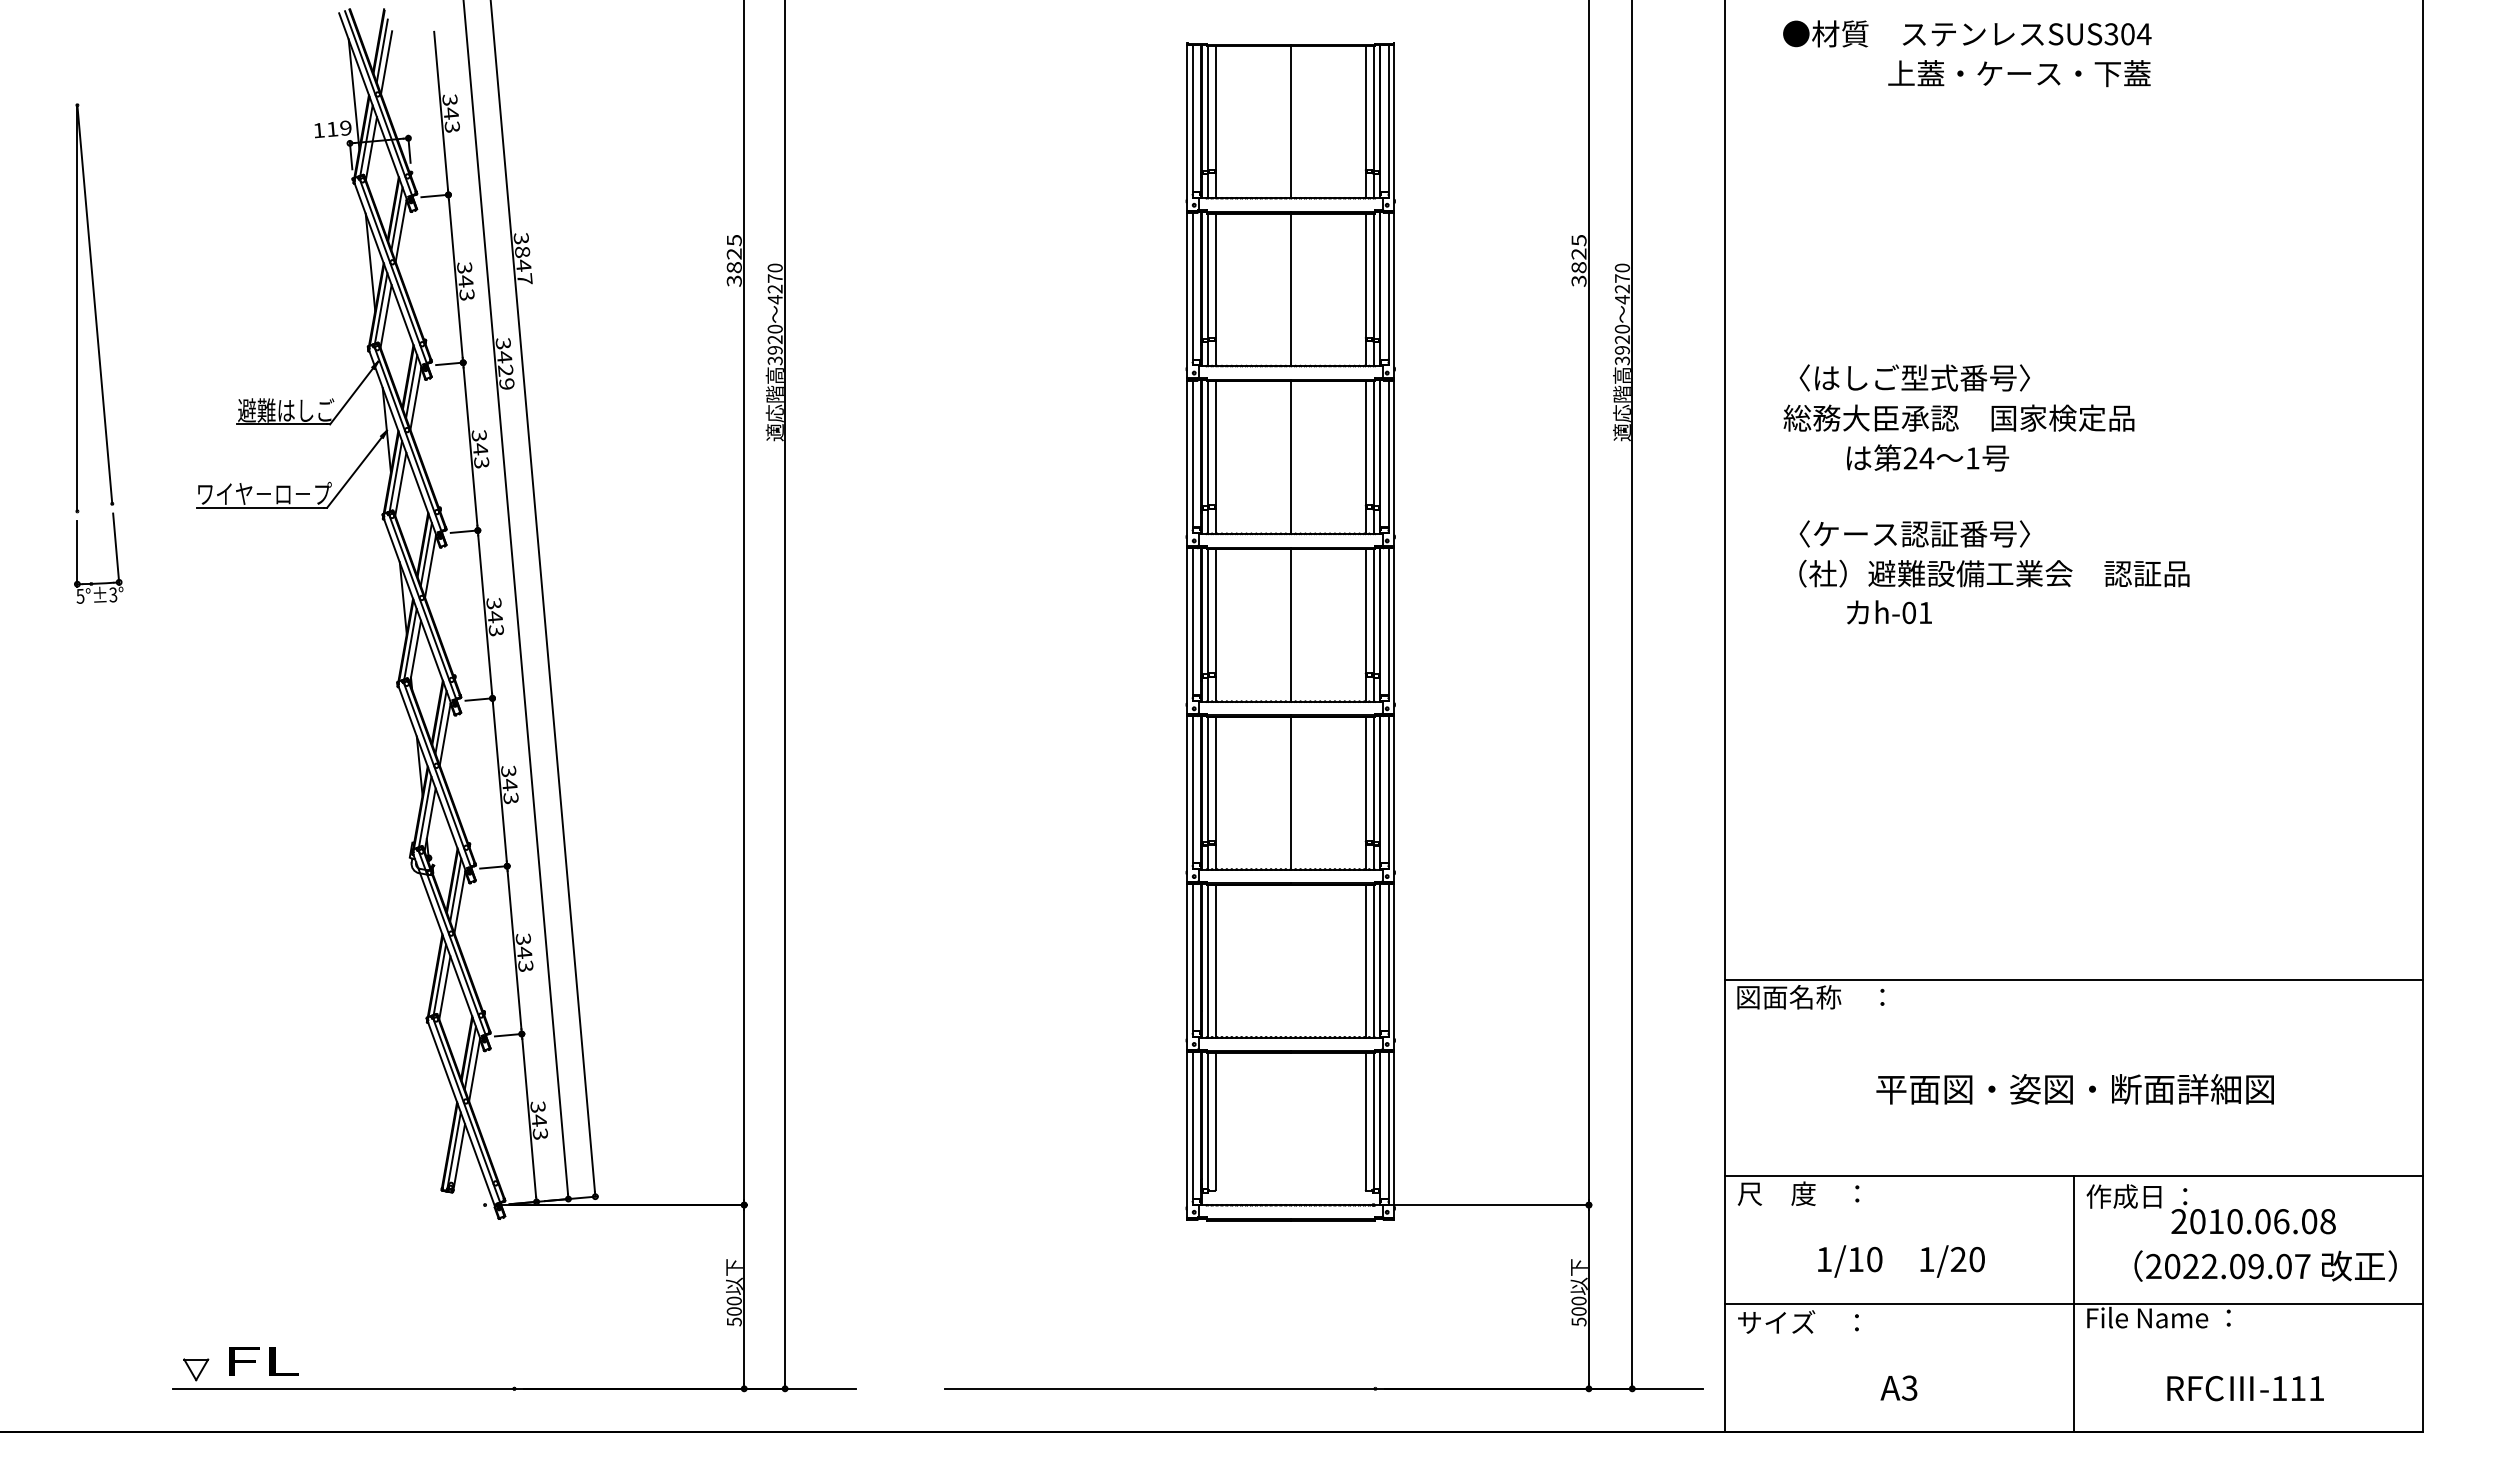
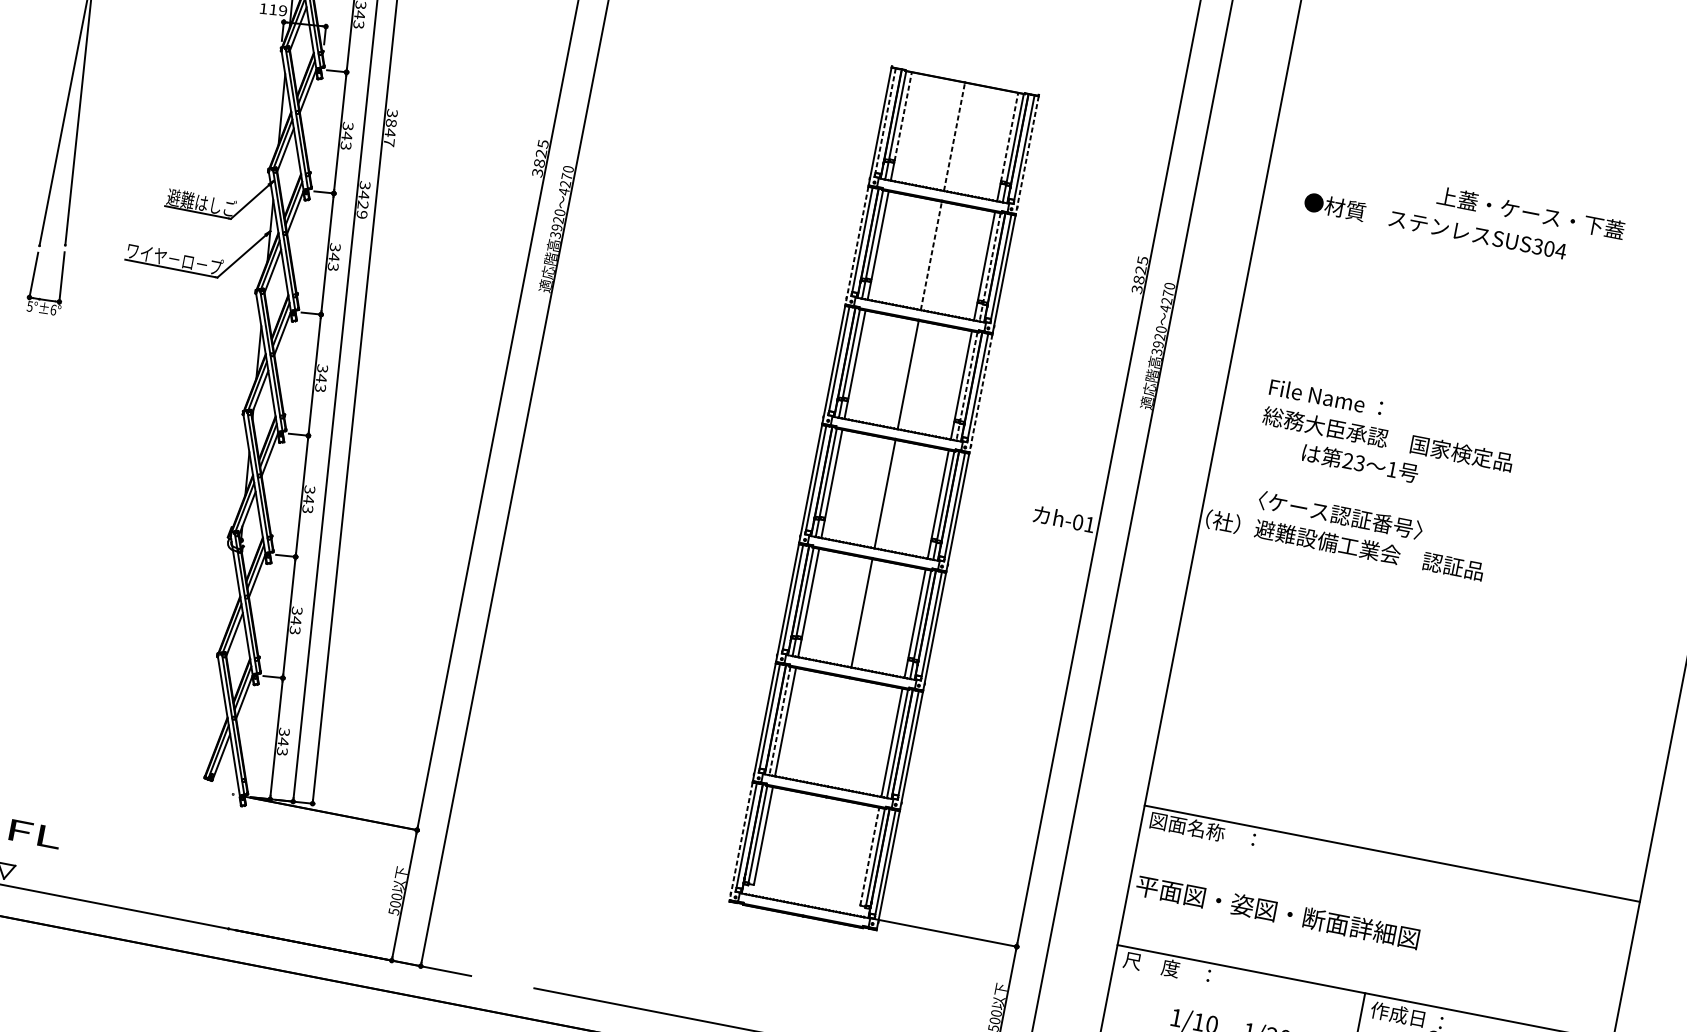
text: (1967, 33) -> (1435, 226), moved
text: (2019, 73) -> (1531, 213), moved
line: (1215, 107) -> (903, 116), solid -> dashed
line: (1365, 107) -> (1009, 136), solid -> dashed
line: (1192, 118) -> (885, 120), solid -> dashed
line: (1290, 121) -> (954, 136), solid -> dashed
line: (1394, 127) -> (1027, 155), solid -> dashed
line: (1290, 289) -> (931, 255), solid -> dashed
line: (1373, 290) -> (990, 267), solid -> dashed
line: (1187, 295) -> (857, 245), solid -> dashed
text: (1907, 377) -> (1357, 403), 〈はしご型式番号〉 -> File Name ：
line: (1373, 458) -> (966, 387), solid -> dashed
text: (1926, 458) -> (1359, 463), 24 -> 23
line: (1394, 463) -> (981, 393), solid -> dashed
text: (1994, 573) -> (1344, 545), moved
text: (113, 594) -> (53, 309), 5°±3° -> 5°±6°
text: (1889, 612) -> (1064, 519), moved
line: (1207, 961) -> (779, 721), solid -> dashed
text: (2074, 1089) -> (1277, 912), moved
line: (1365, 1121) -> (869, 856), solid -> dashed
line: (1187, 1134) -> (741, 841), solid -> dashed
text: (263, 1361) -> (34, 834), moved

